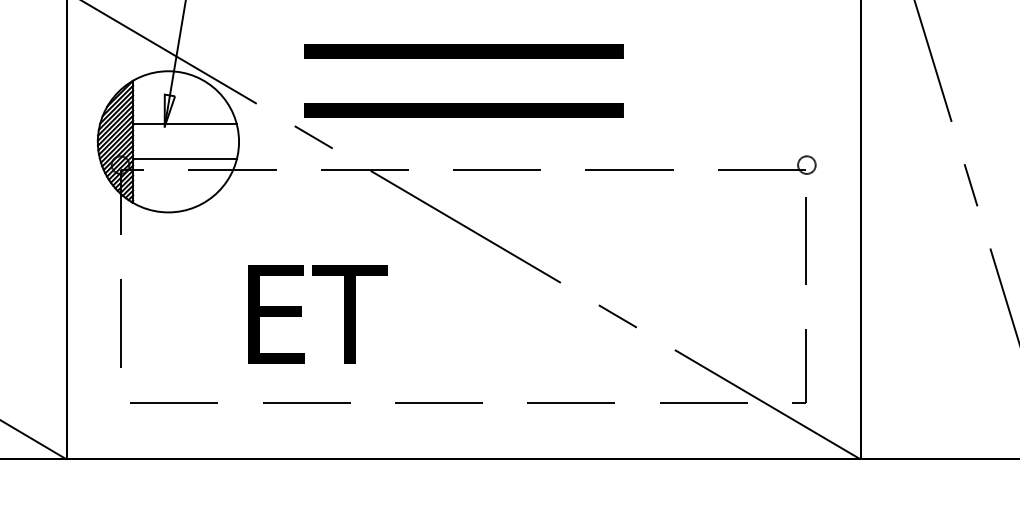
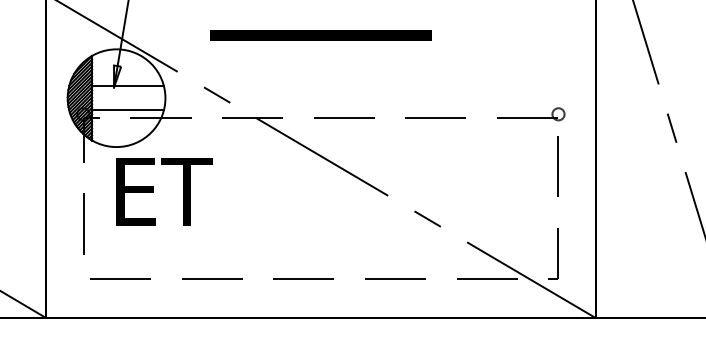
part: (463, 110) -> (320, 76), removed
text: (317, 314) -> (164, 191), moved

